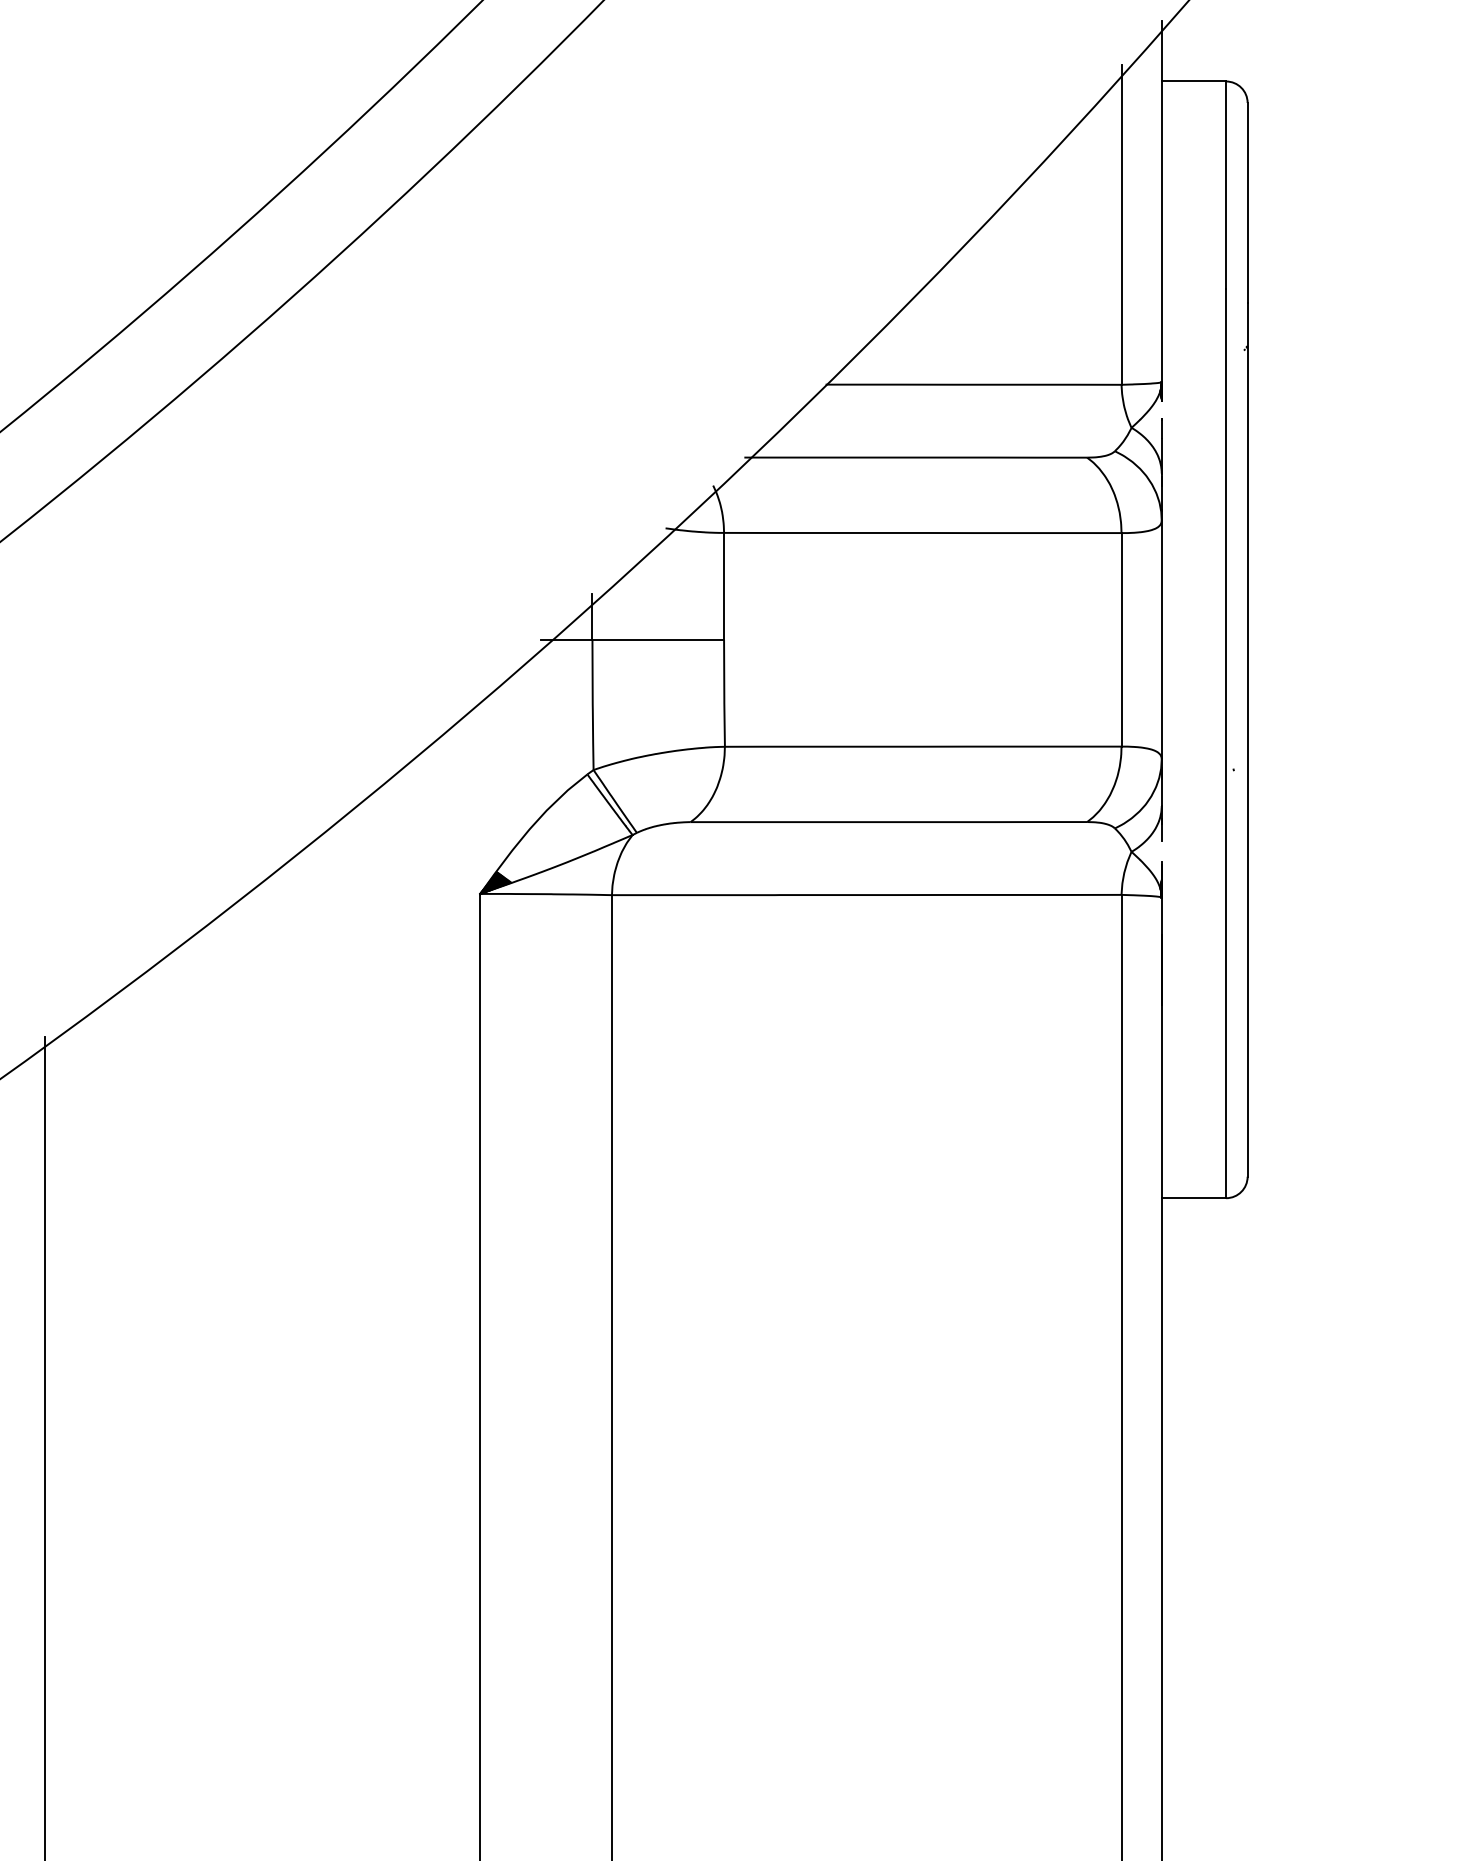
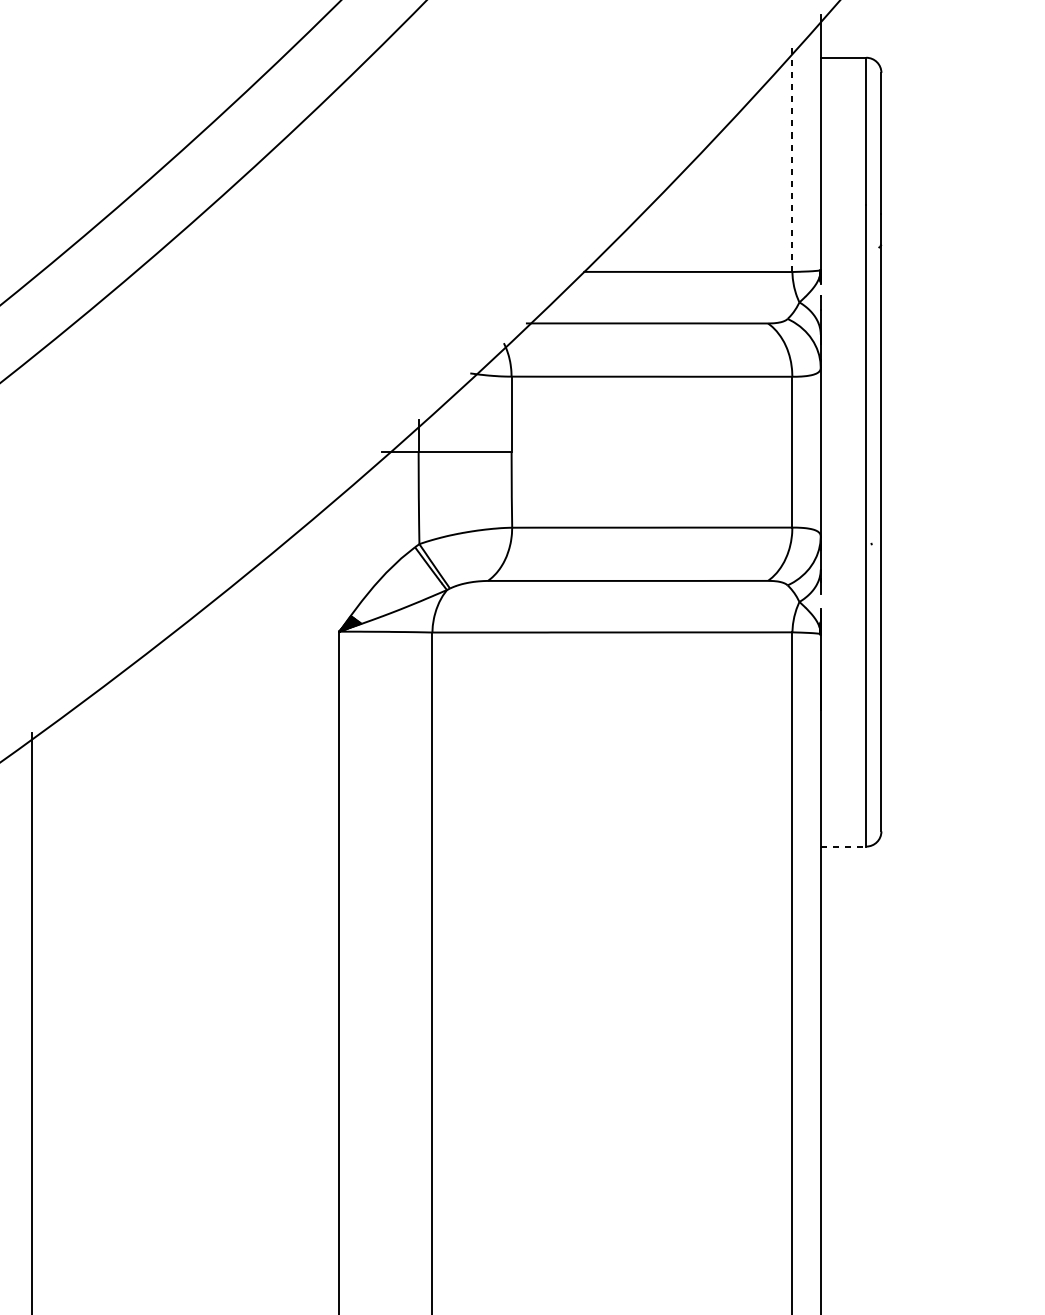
line: (1121, 224) -> (792, 158), solid -> dashed
line: (1194, 1198) -> (843, 846), solid -> dashed

